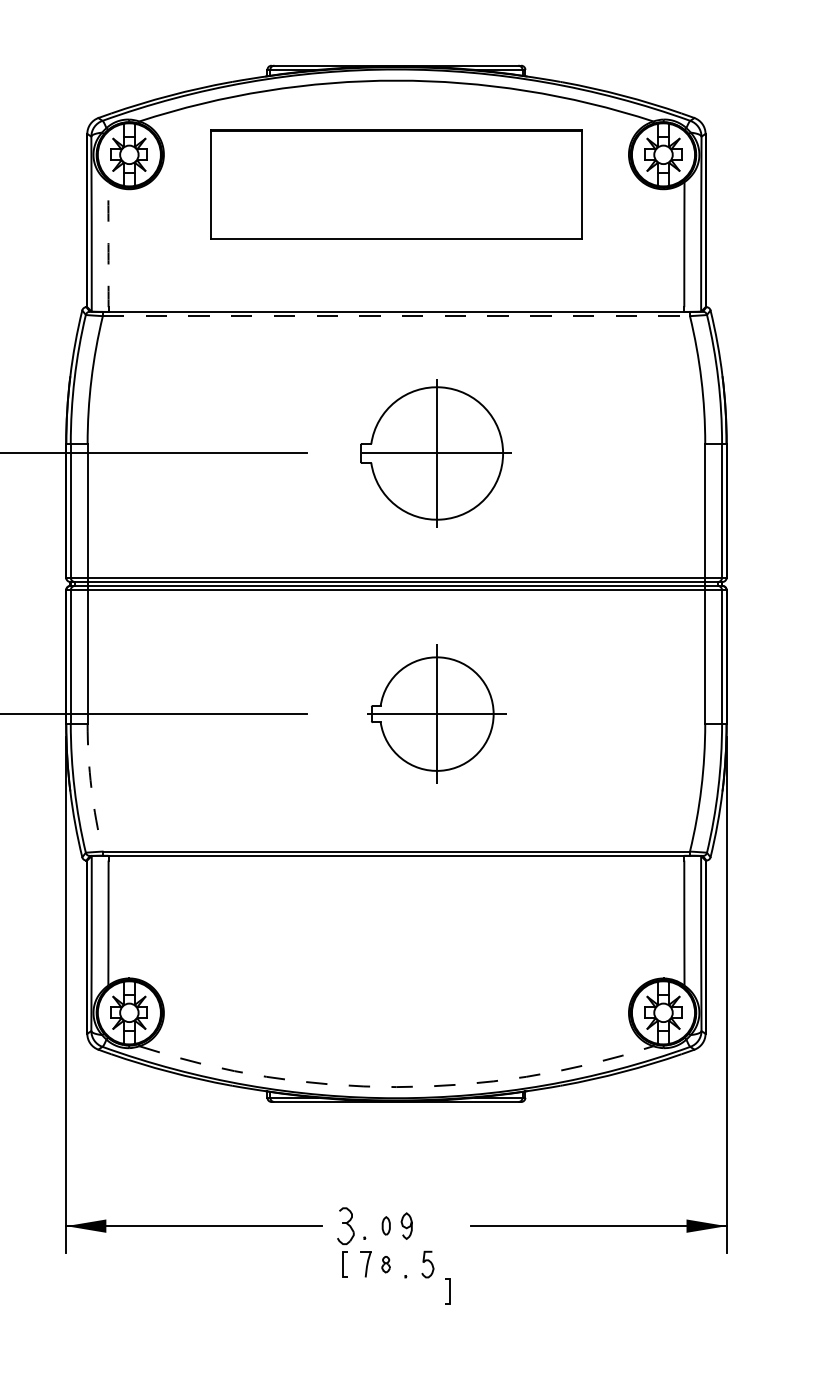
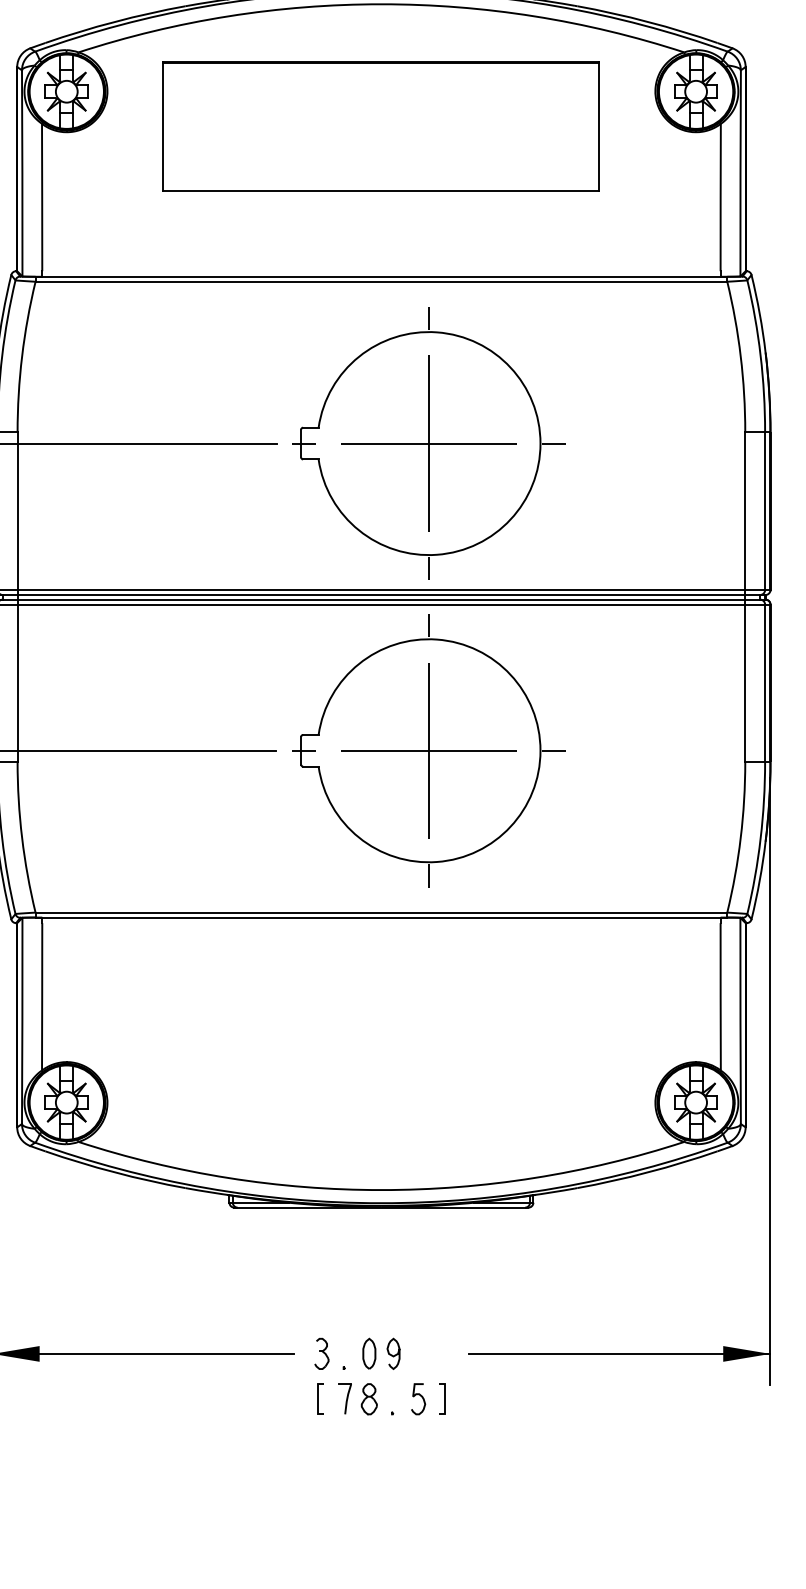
arc: (108, 244) -> (42, 197), dashed -> solid
line: (396, 316) -> (381, 282), dashed -> solid
part: (436, 453) -> (428, 443), size x1.43
part: (436, 713) -> (428, 749), size x1.67
arc: (91, 788) -> (22, 838), dashed -> solid
arc: (396, 1087) -> (381, 1190), dashed -> solid
part: (345, 1225) -> (321, 1353), size x0.71
part: (386, 1225) -> (369, 1353), size x1.43
part: (385, 1264) -> (368, 1399), size x1.67
line: (449, 1291) -> (443, 1399), moved

